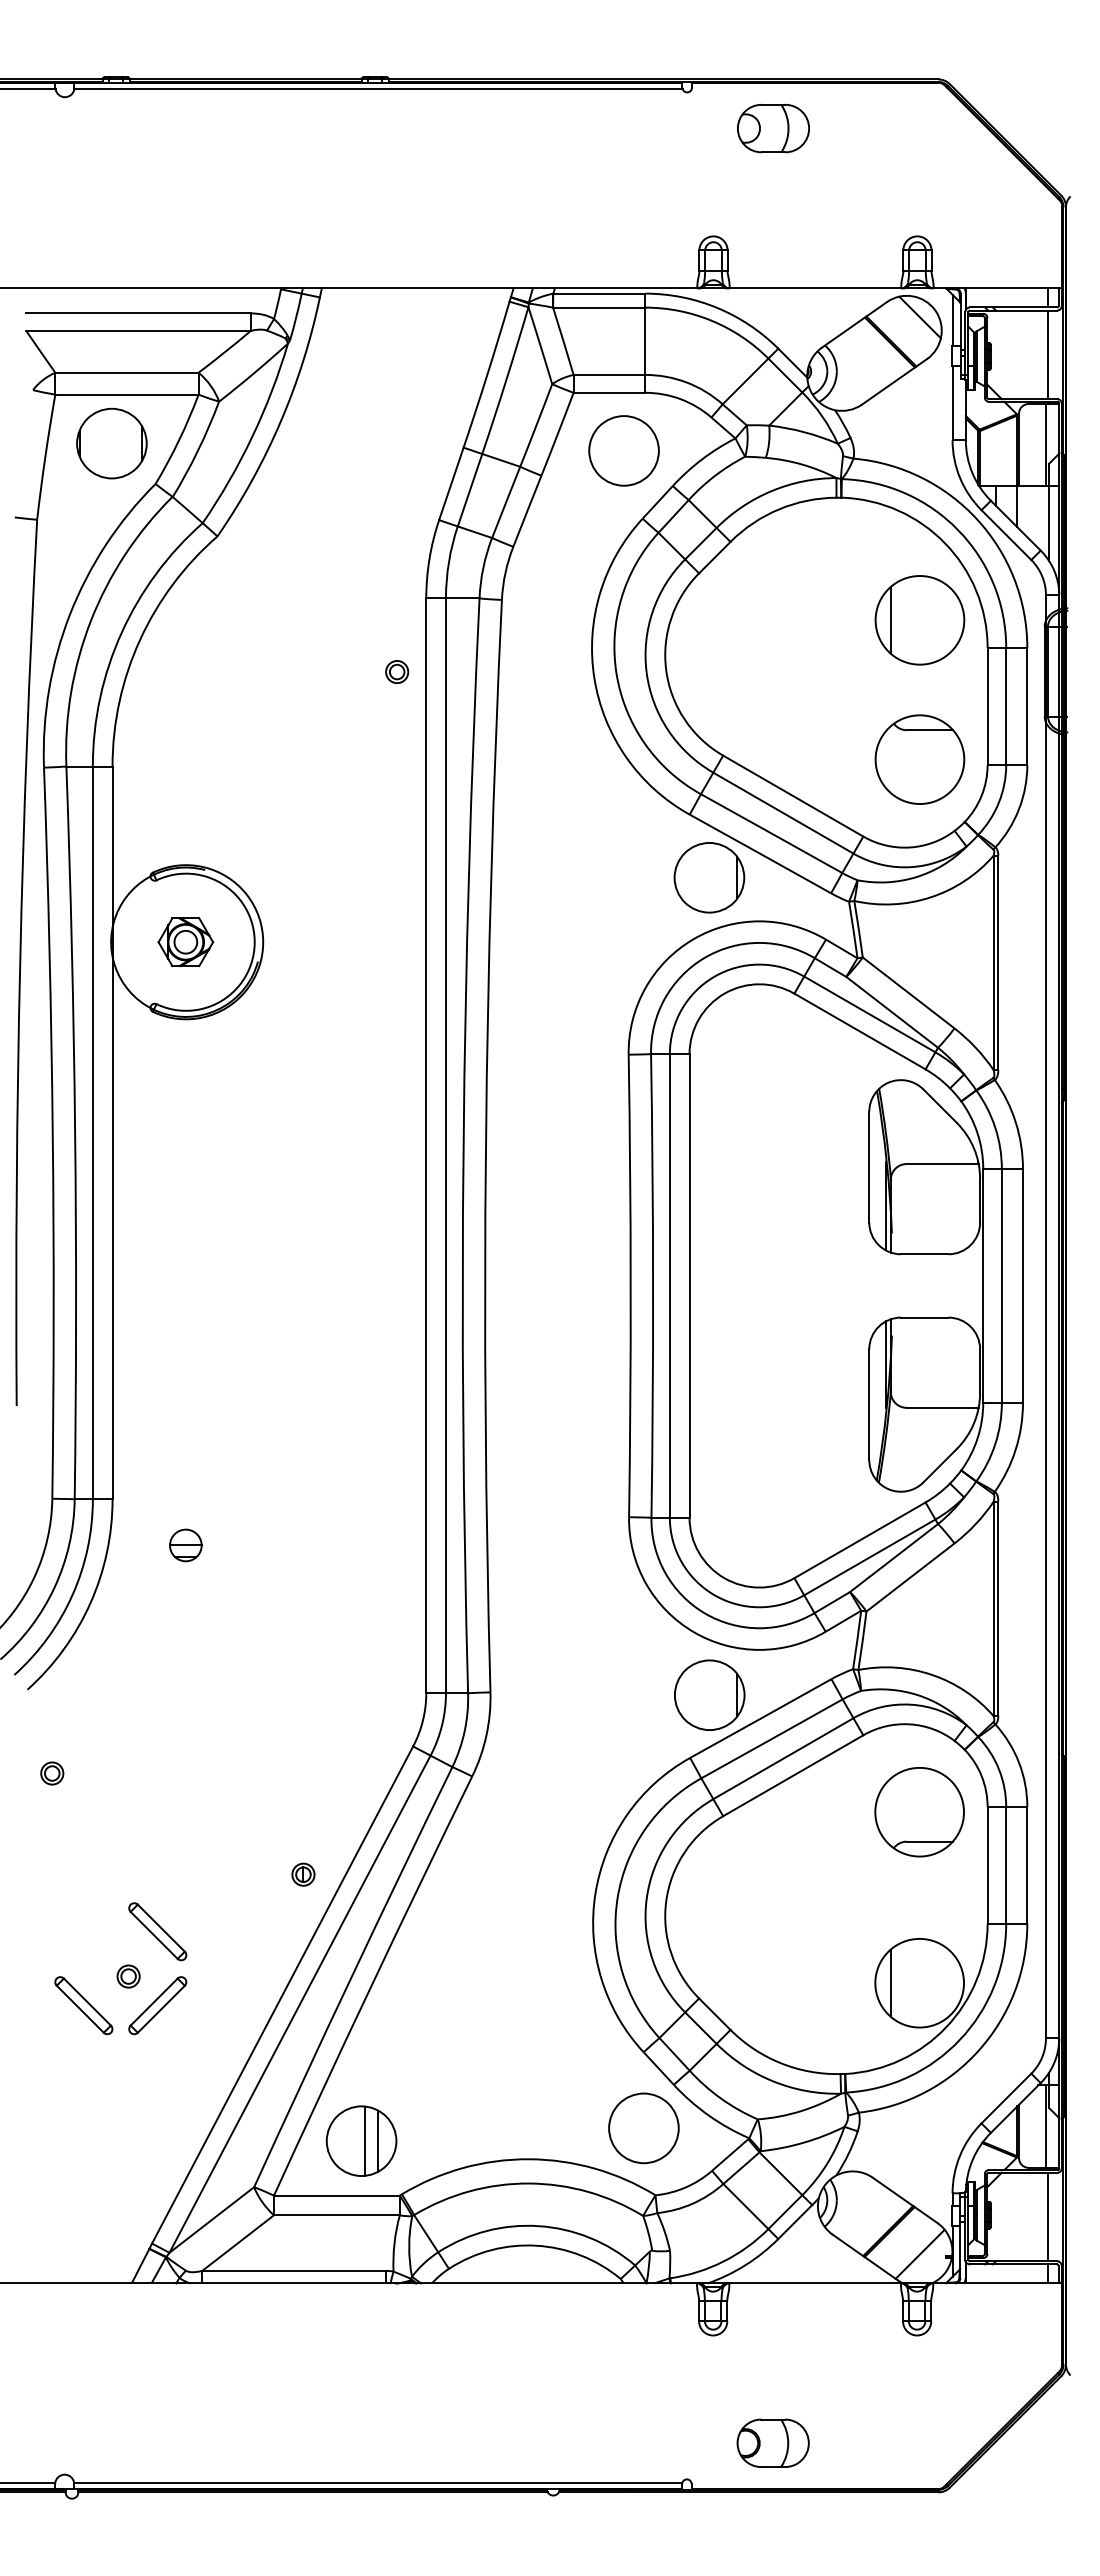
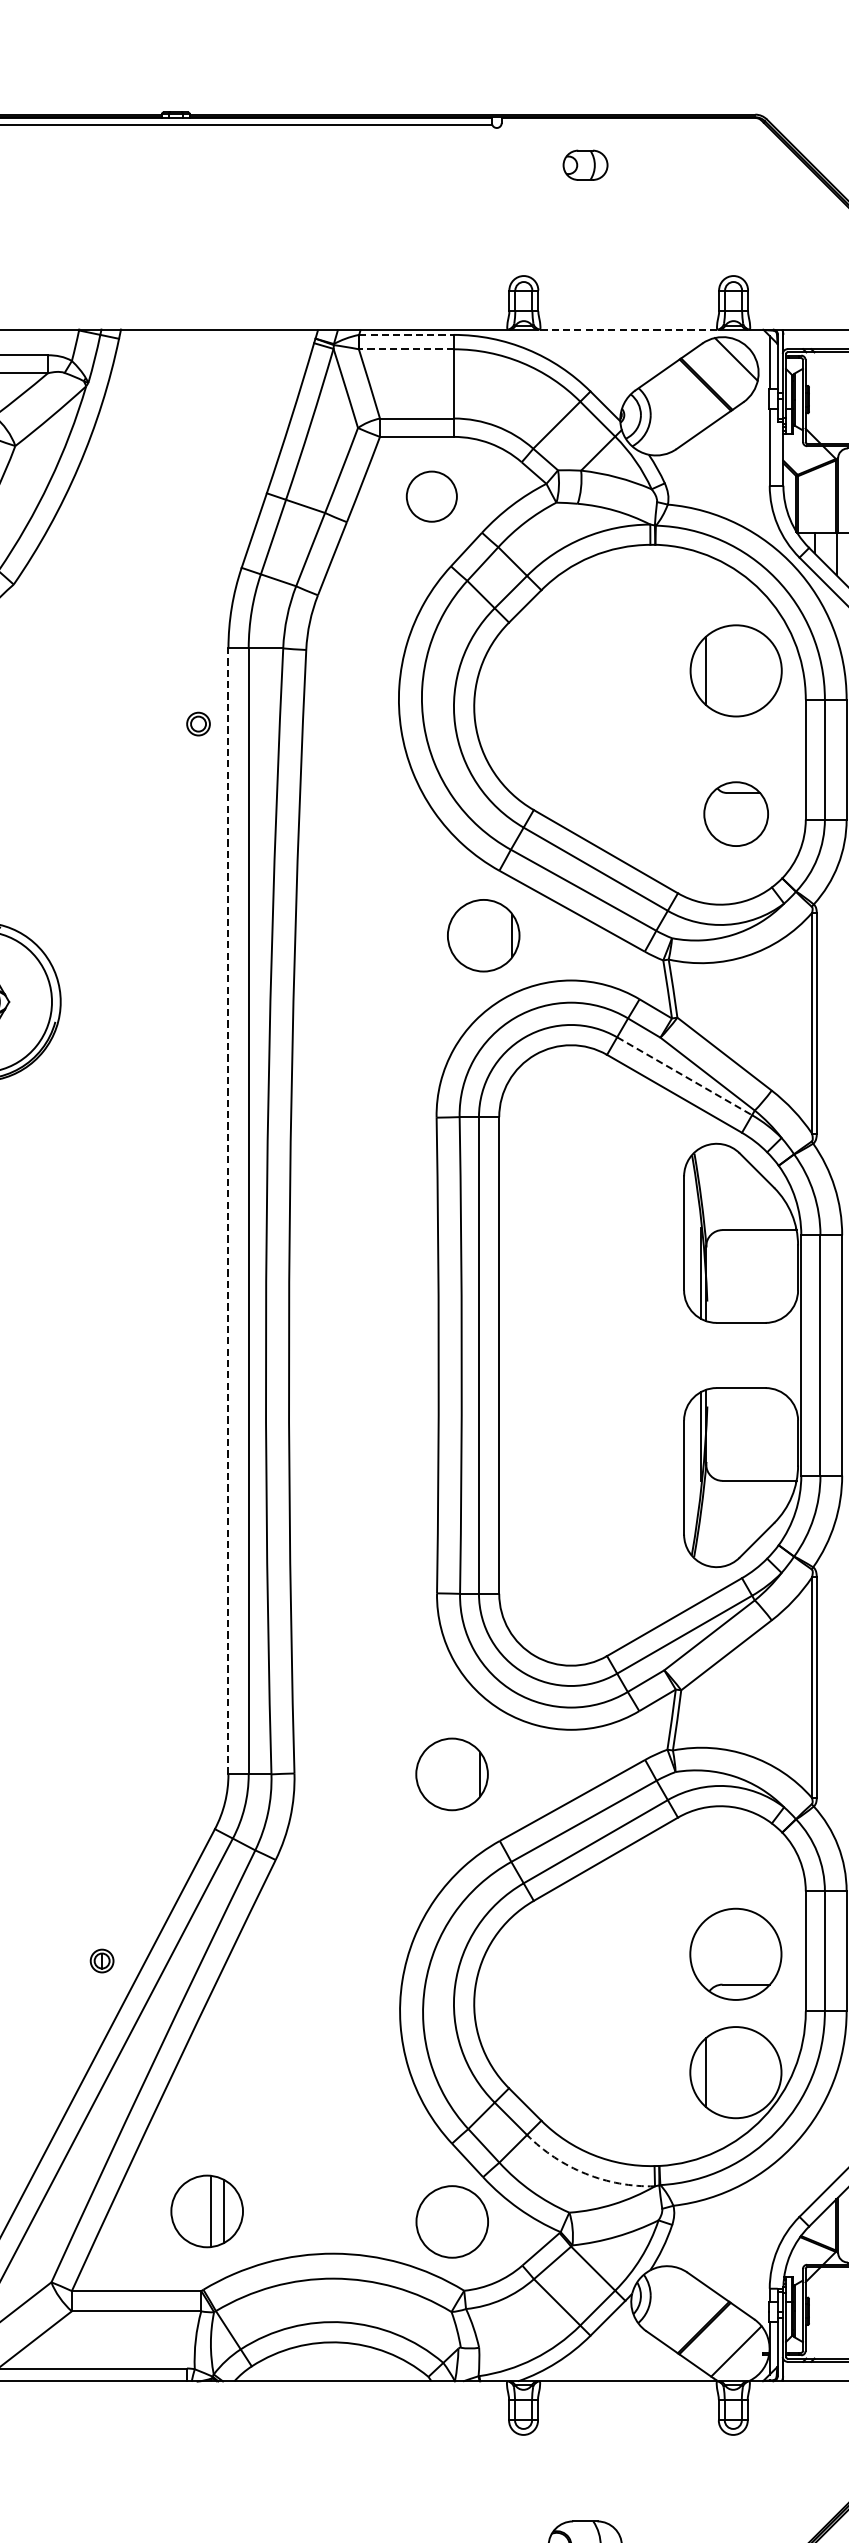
part: (773, 128) -> (585, 165), size x0.6
line: (815, 288) -> (628, 329), solid -> dashed
line: (599, 293) -> (406, 334), solid -> dashed
line: (599, 307) -> (406, 349), solid -> dashed
part: (623, 450) -> (431, 496), size x0.7
part: (919, 759) -> (735, 814), size x0.7
part: (709, 877) -> (483, 935), moved
line: (869, 1014) -> (684, 1076), solid -> dashed
line: (426, 1145) -> (228, 1211), solid -> dashed
part: (709, 1694) -> (451, 1773), moved
part: (919, 1812) -> (735, 1954), moved
arc: (773, 2081) -> (585, 2173), solid -> dashed
part: (361, 2140) -> (207, 2210), moved

